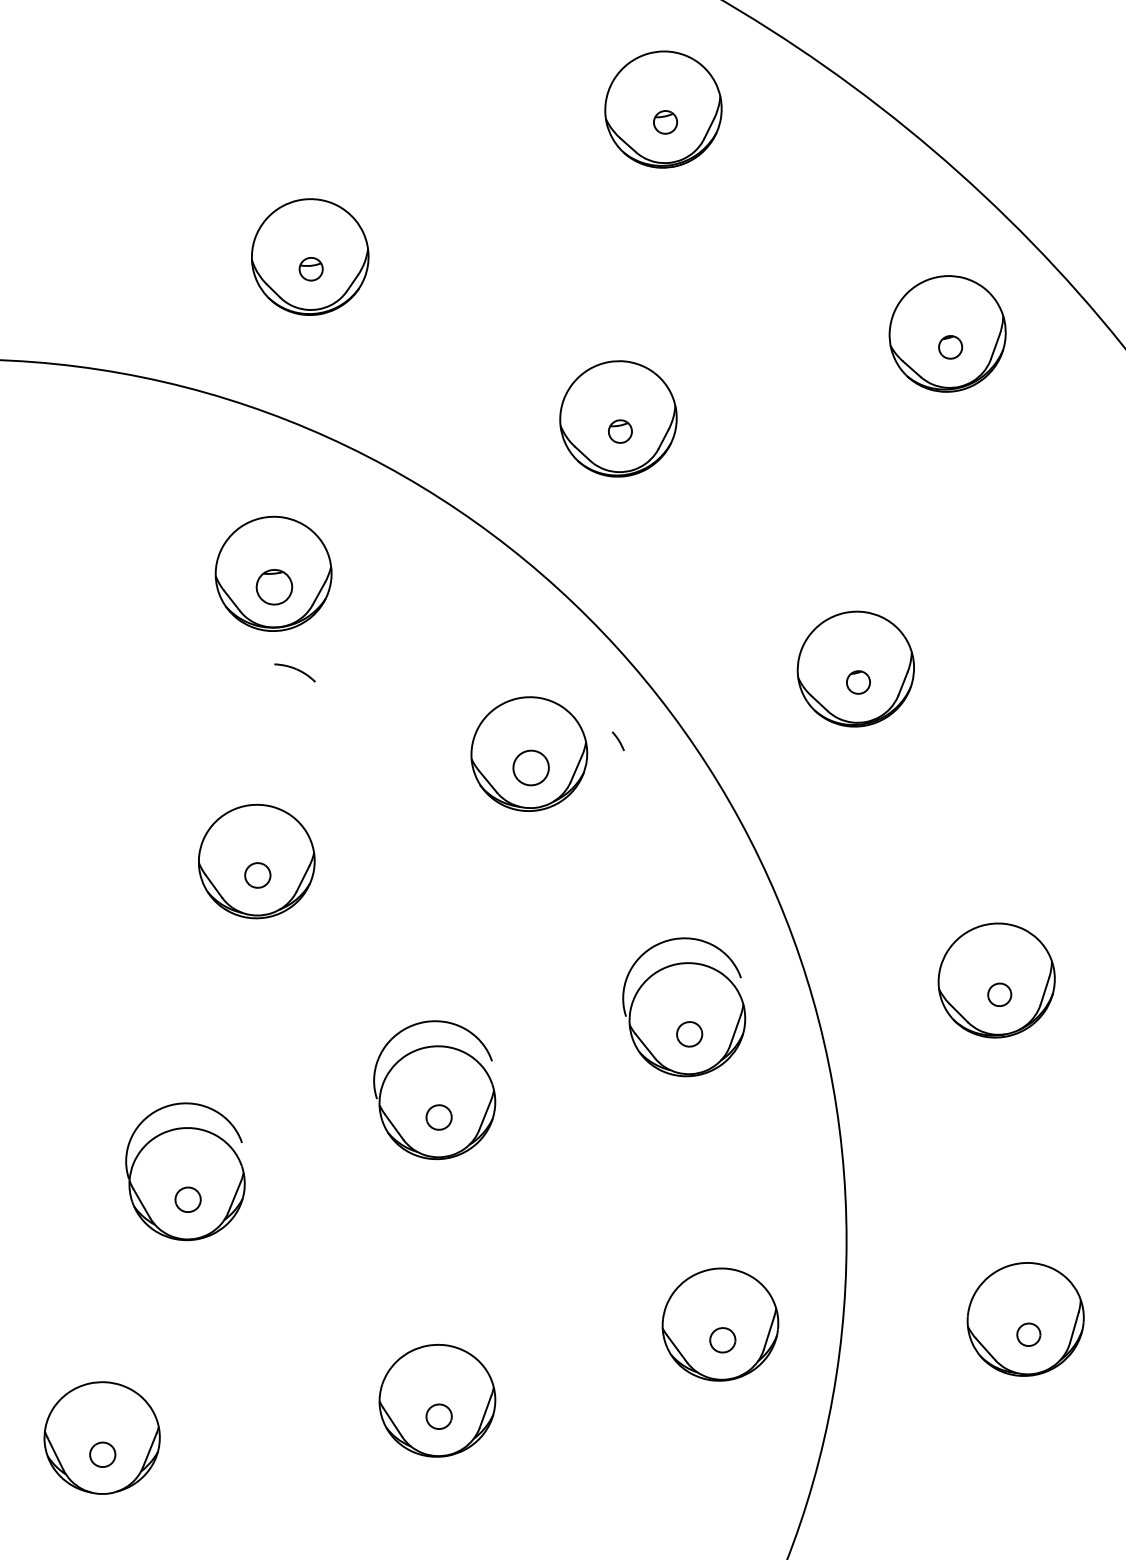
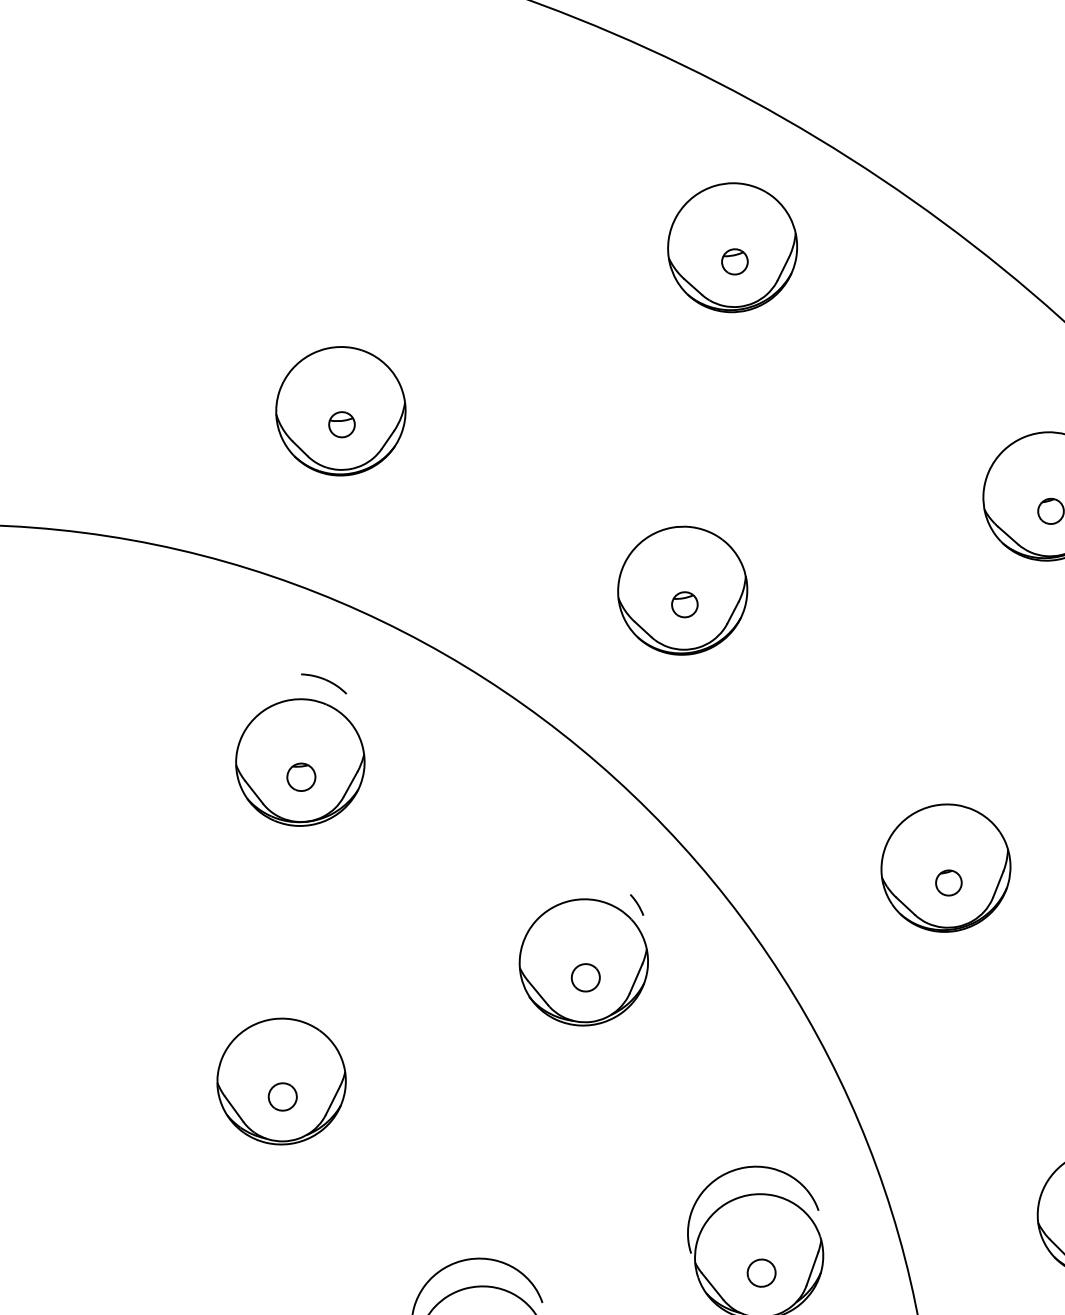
part: (274, 586) -> (301, 776), size x0.71
part: (294, 672) -> (323, 683), moved
line: (617, 740) -> (636, 904), moved
part: (530, 767) -> (585, 977), size x0.71

